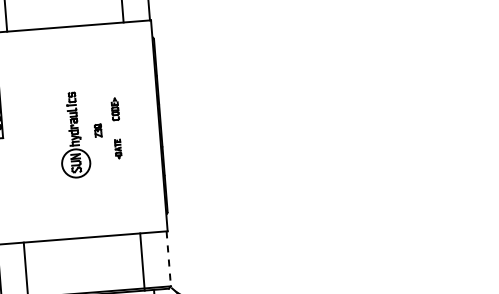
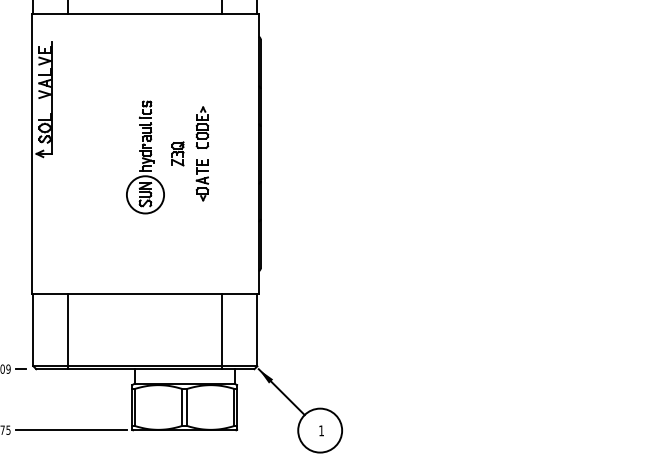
part: (115, 109) -> (202, 127), size x1.43
part: (97, 130) -> (177, 153), size x1.43
part: (117, 149) -> (201, 180), size x1.67
line: (168, 259) -> (257, 330), dashed -> solid

